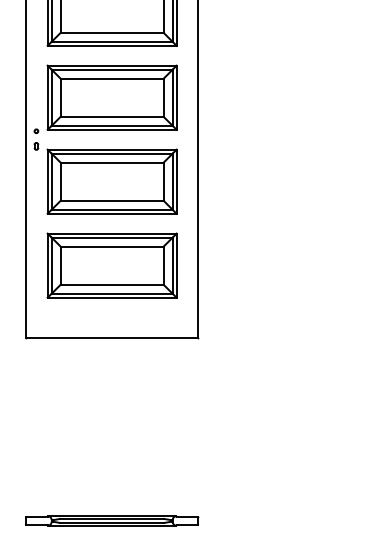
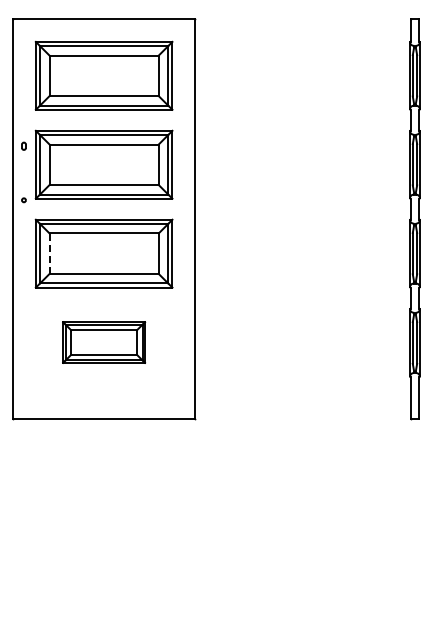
part: (35, 145) -> (23, 145), moved
line: (60, 181) -> (49, 253), solid -> dashed
part: (111, 265) -> (103, 342), size x0.6
part: (112, 520) -> (104, 612), removed

